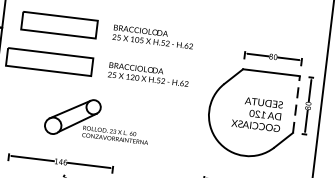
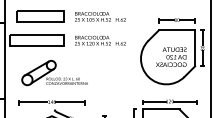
line: (297, 103) -> (195, 47), dashed -> solid
part: (97, 120) -> (54, 73), moved

